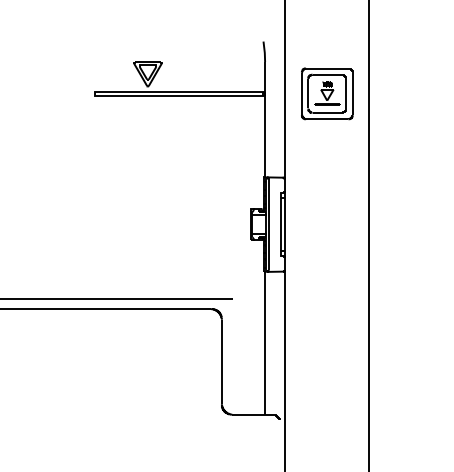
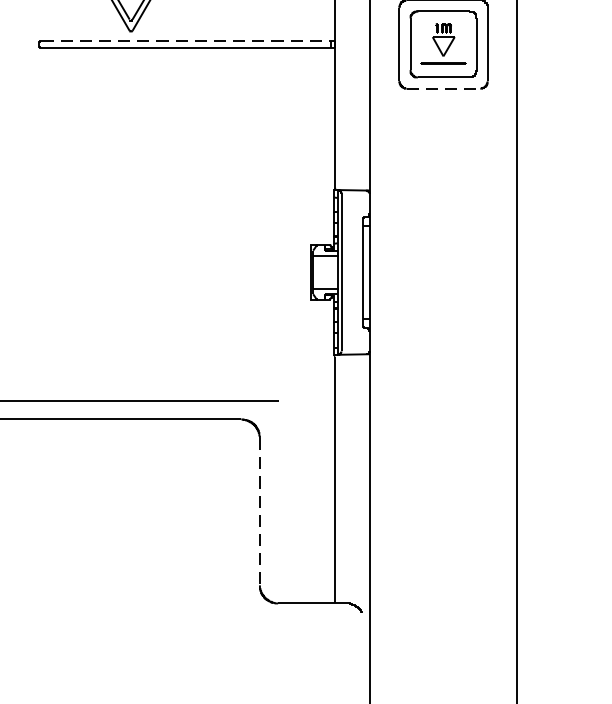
line: (181, 91) -> (189, 40), solid -> dashed
line: (327, 119) -> (443, 89), solid -> dashed
line: (221, 362) -> (259, 512), solid -> dashed

